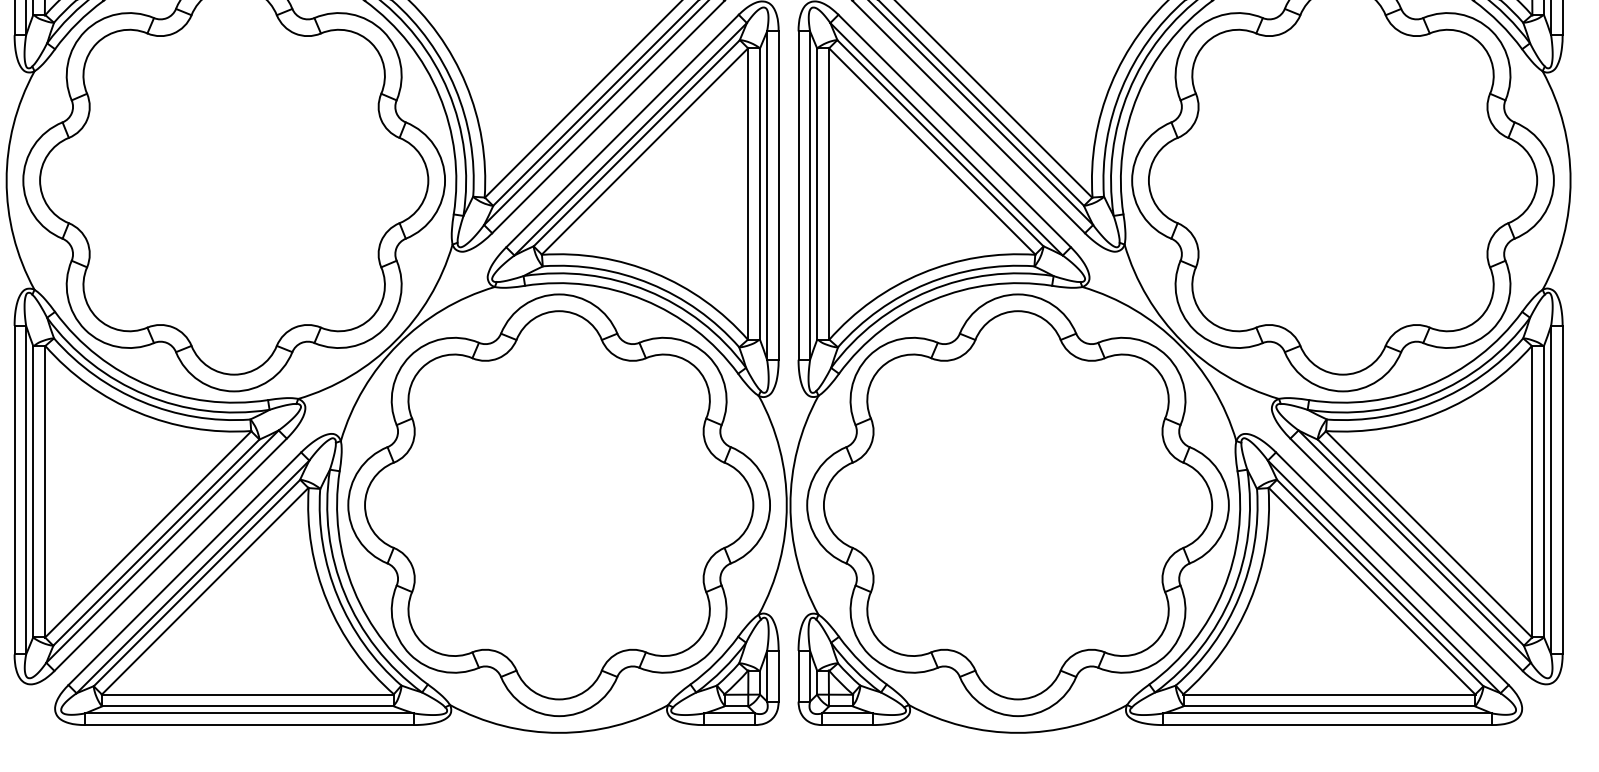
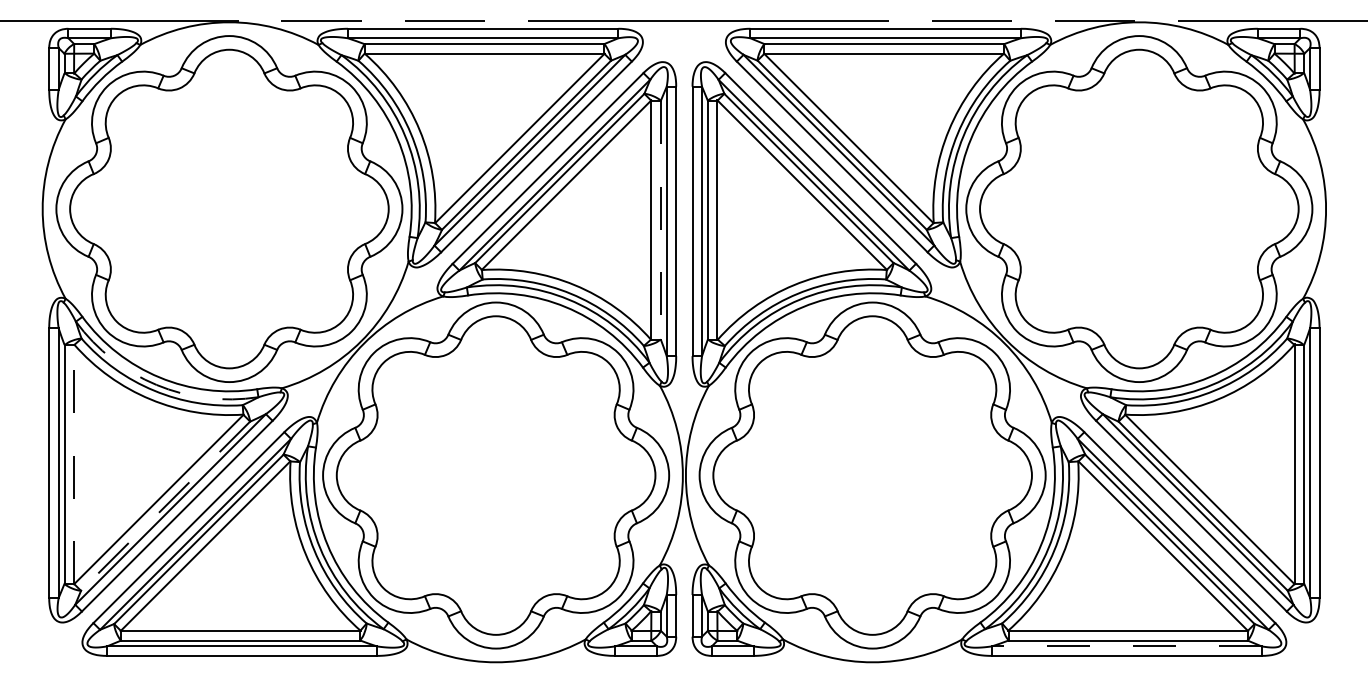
line: (759, 194) -> (660, 220), solid -> dashed
arc: (145, 394) -> (156, 384), solid -> dashed
line: (45, 491) -> (74, 464), solid -> dashed
line: (156, 542) -> (165, 506), solid -> dashed
line: (1327, 713) -> (1126, 646), solid -> dashed

